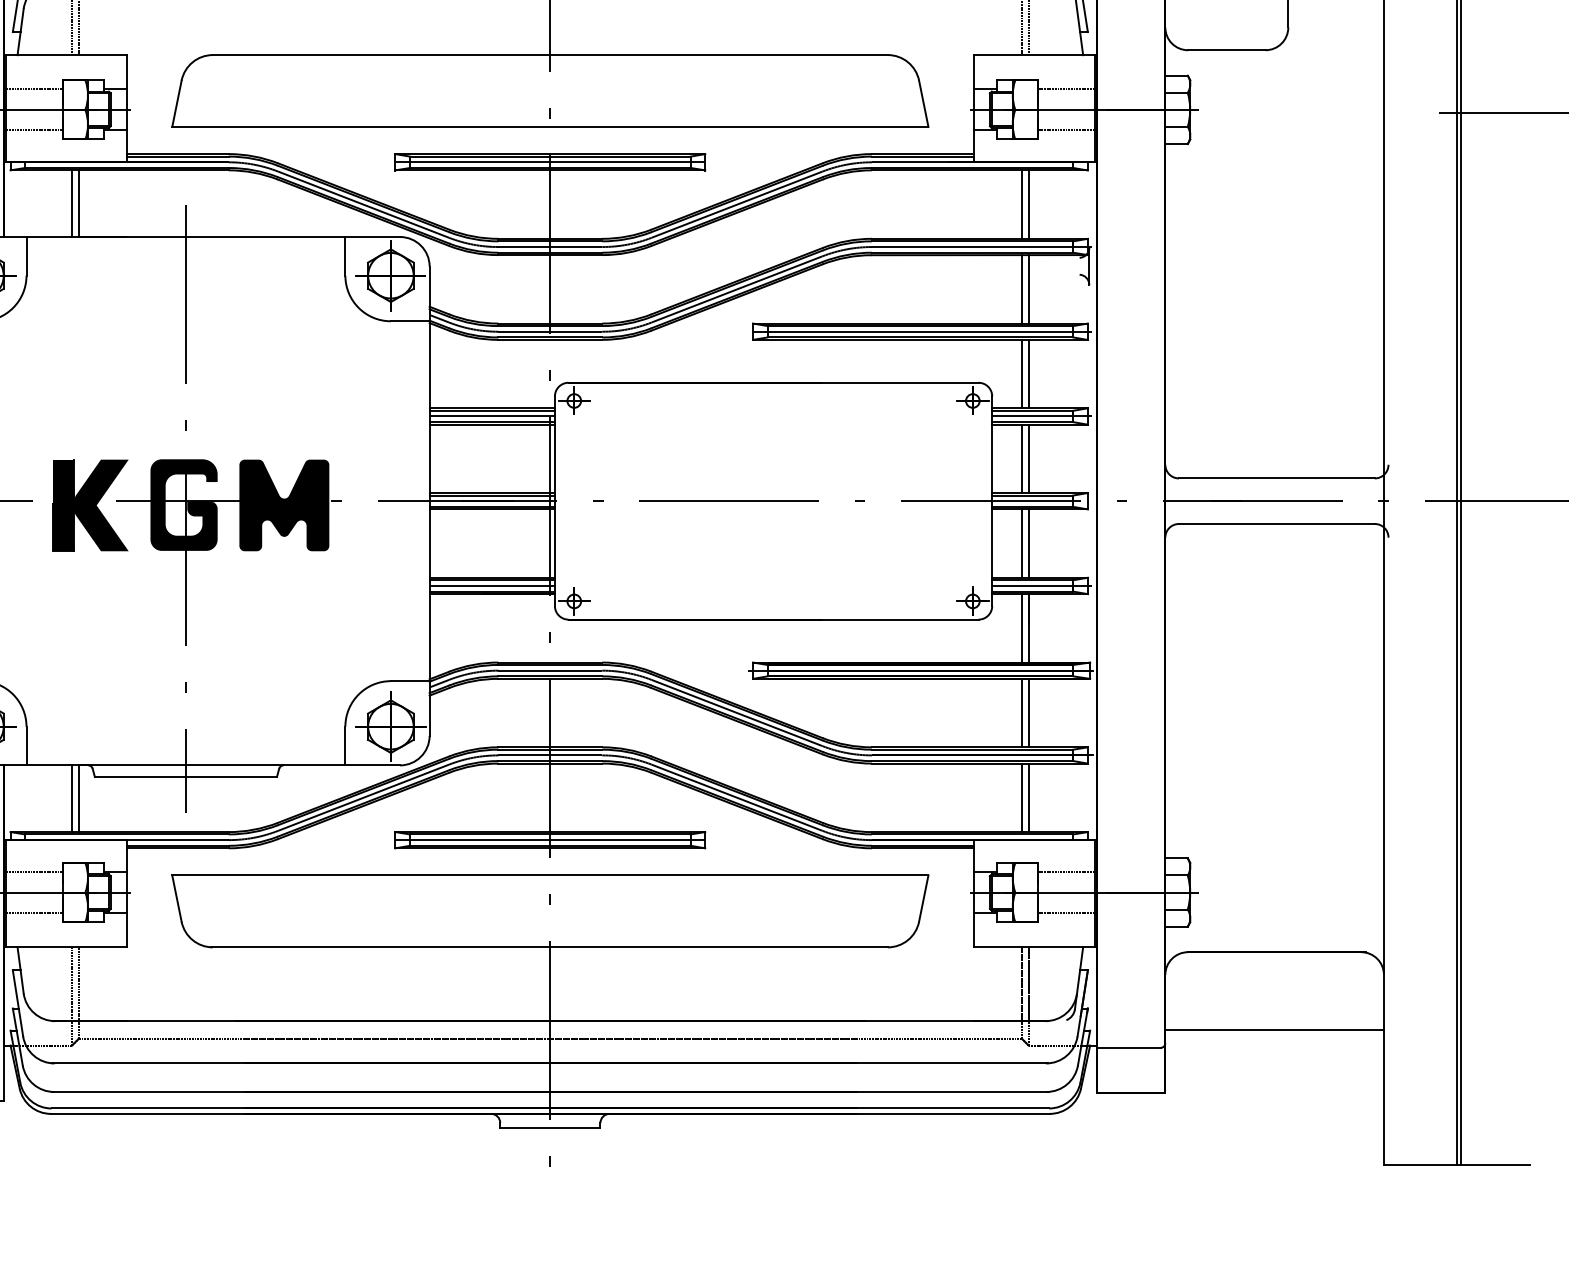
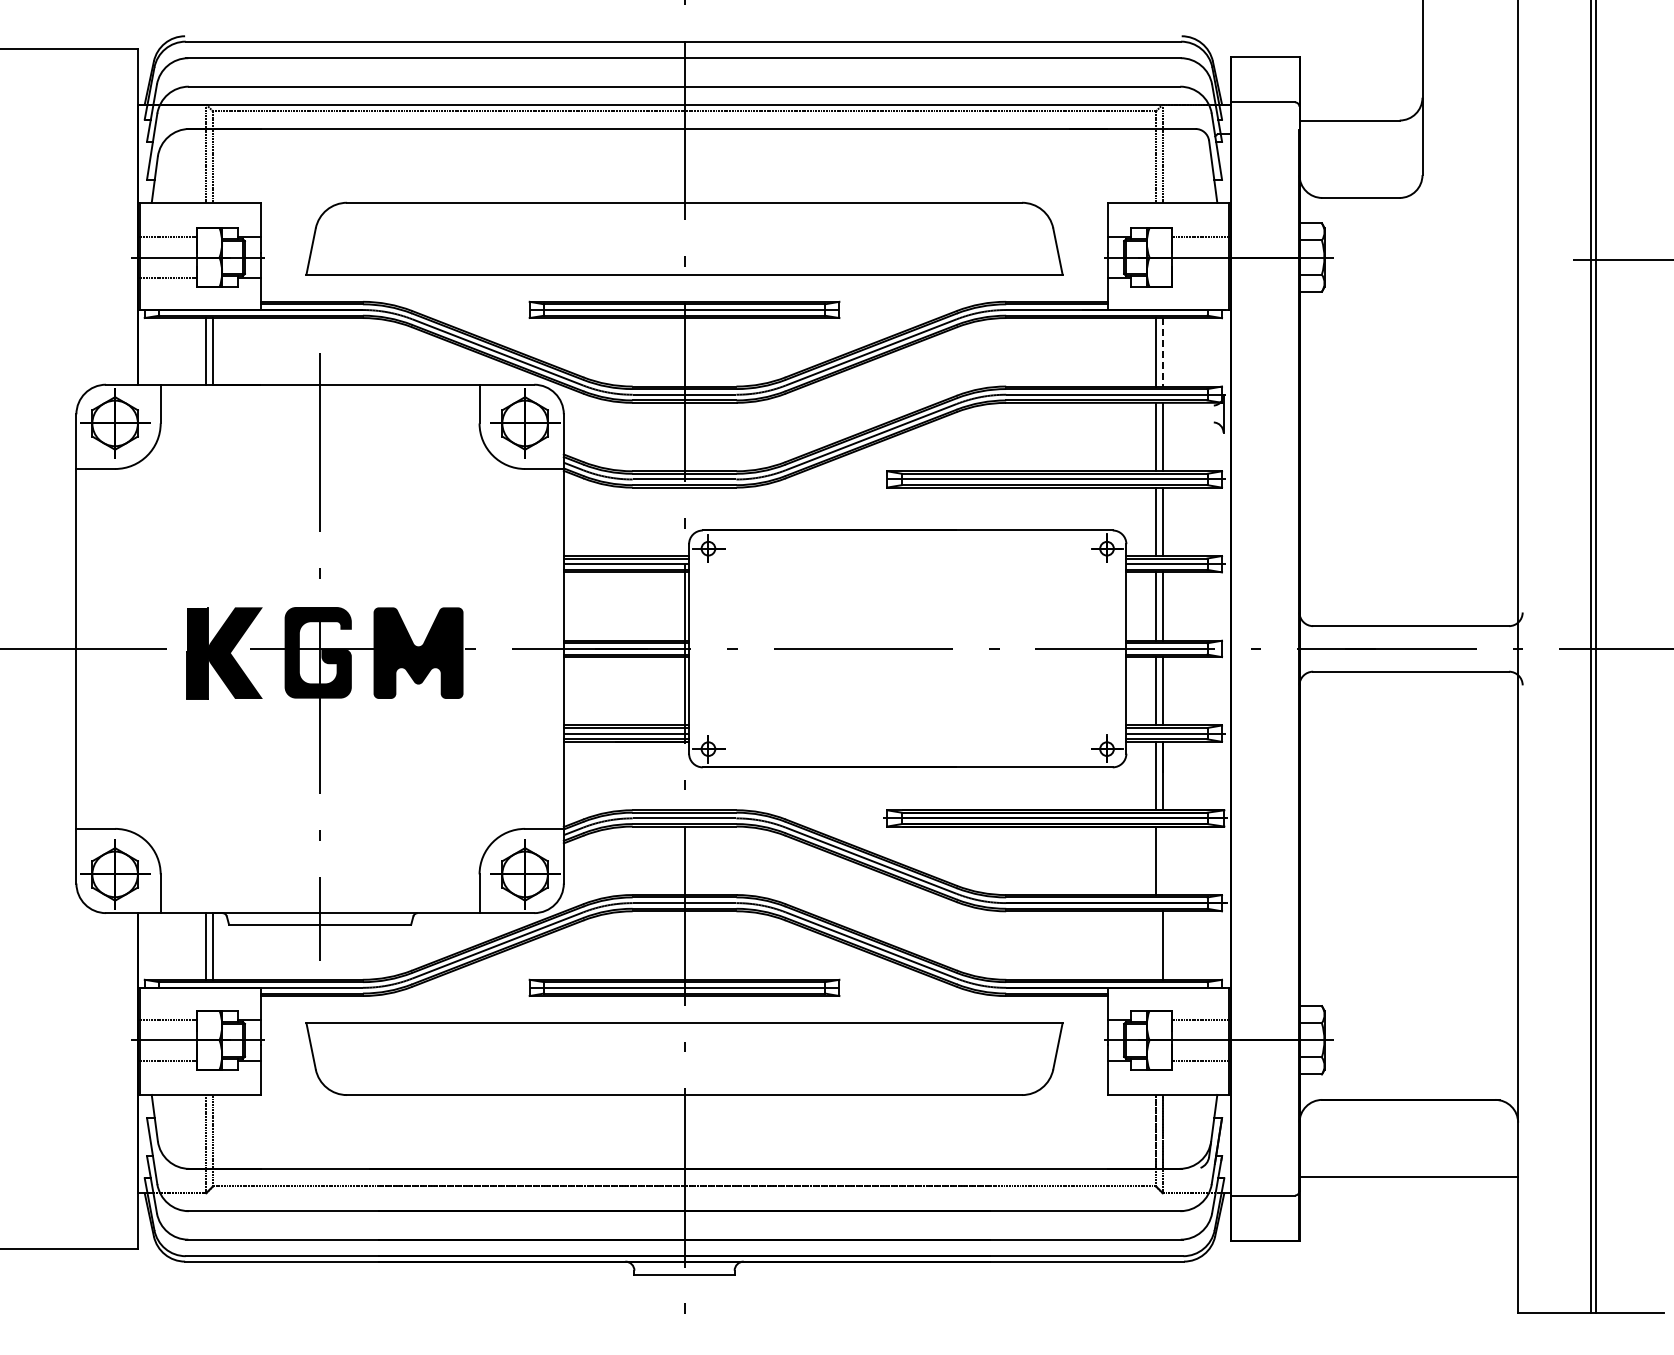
line: (1067, 130) -> (1201, 278), removed
line: (1028, 204) -> (1162, 352), solid -> dashed
line: (1028, 712) -> (1162, 860), removed
line: (1022, 797) -> (1156, 945), removed

